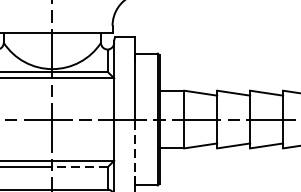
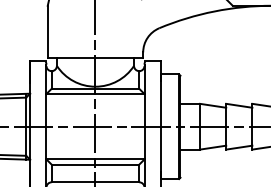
line: (134, 152) -> (160, 152), dashed -> solid
line: (80, 167) -> (117, 164), dashed -> solid

